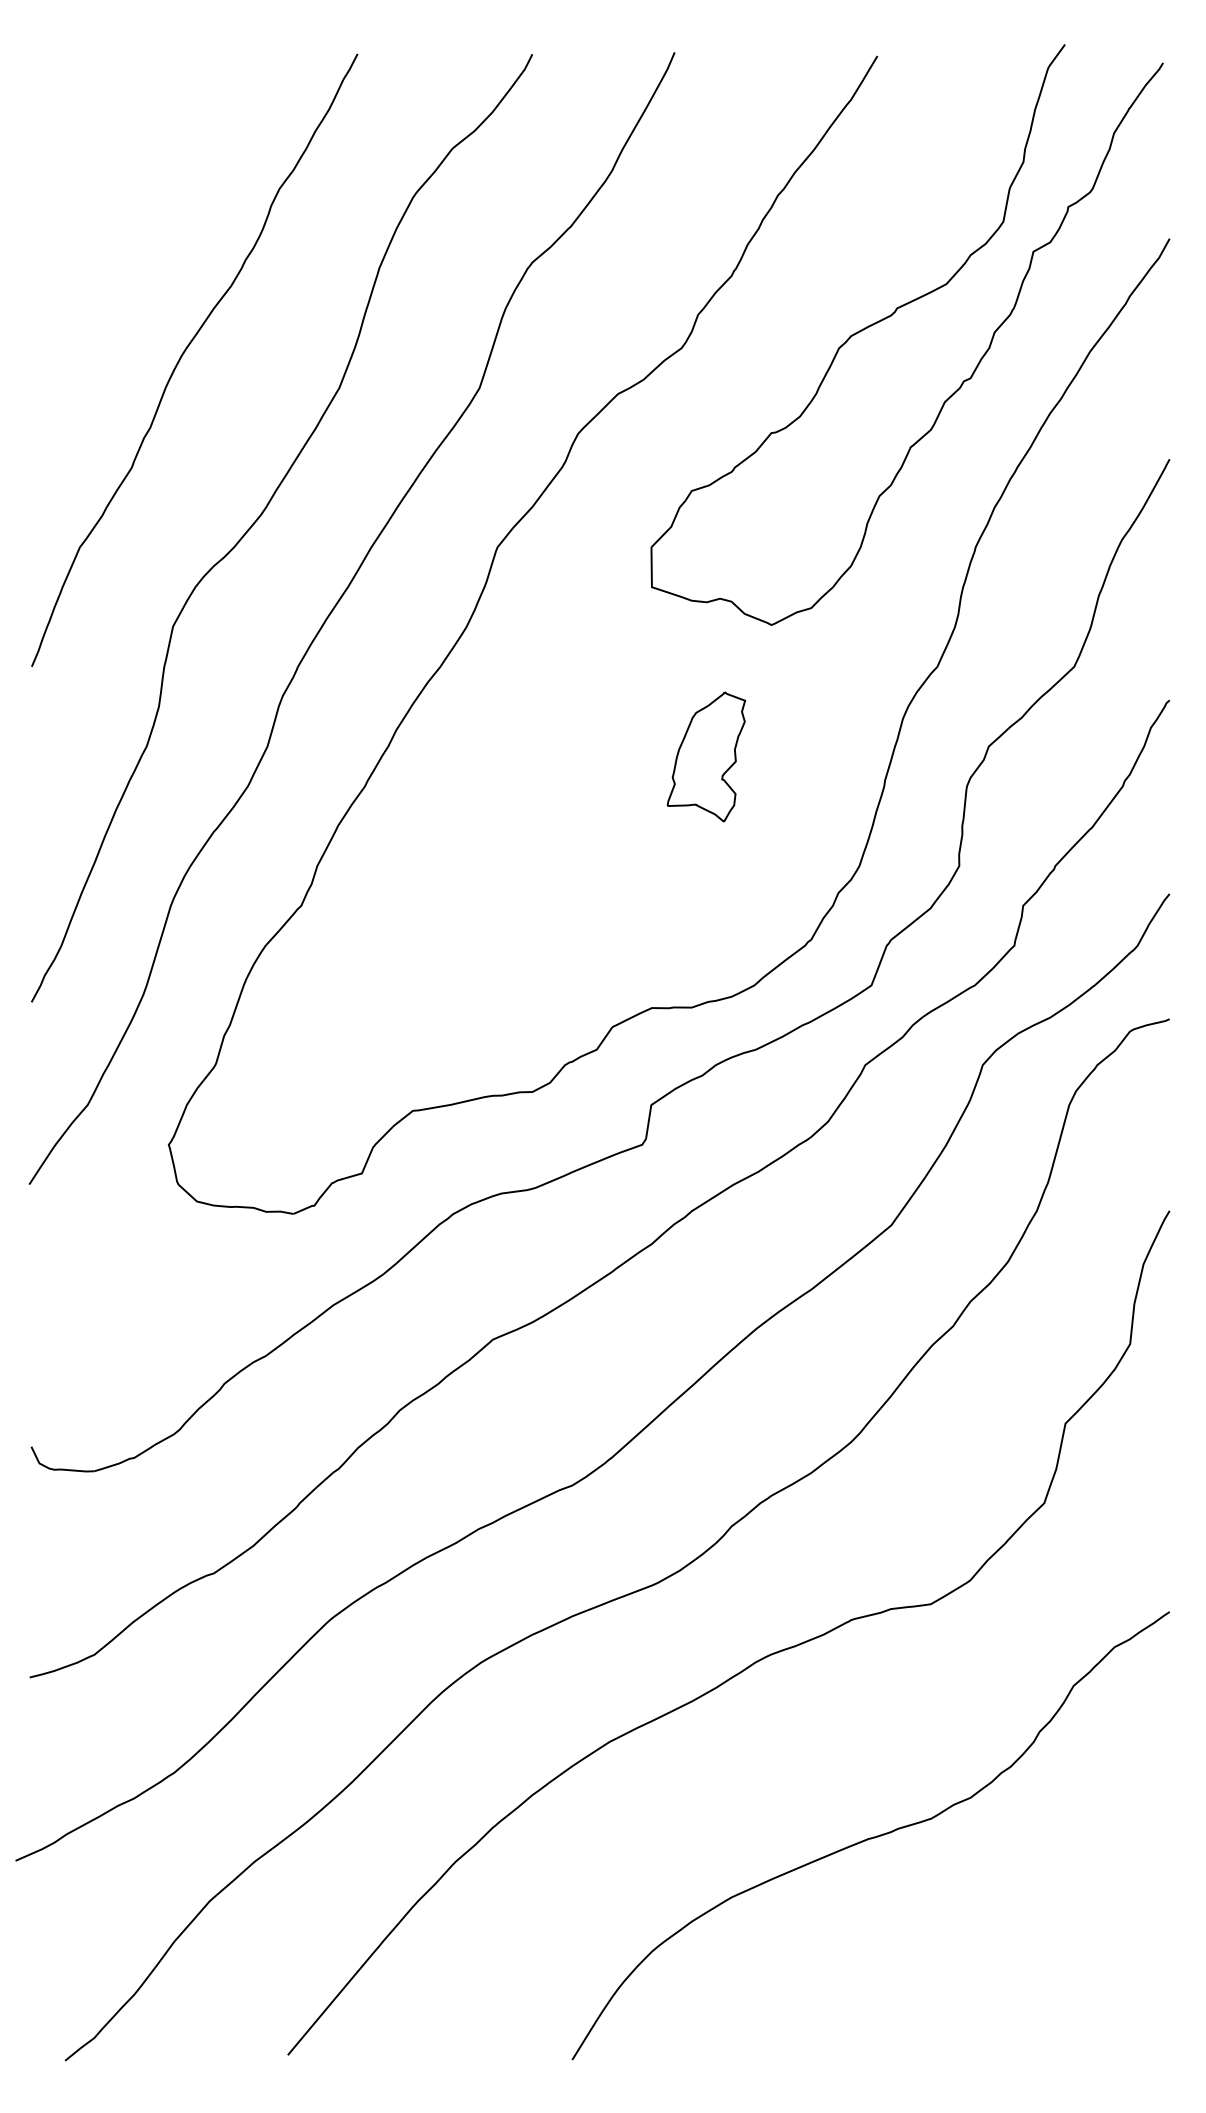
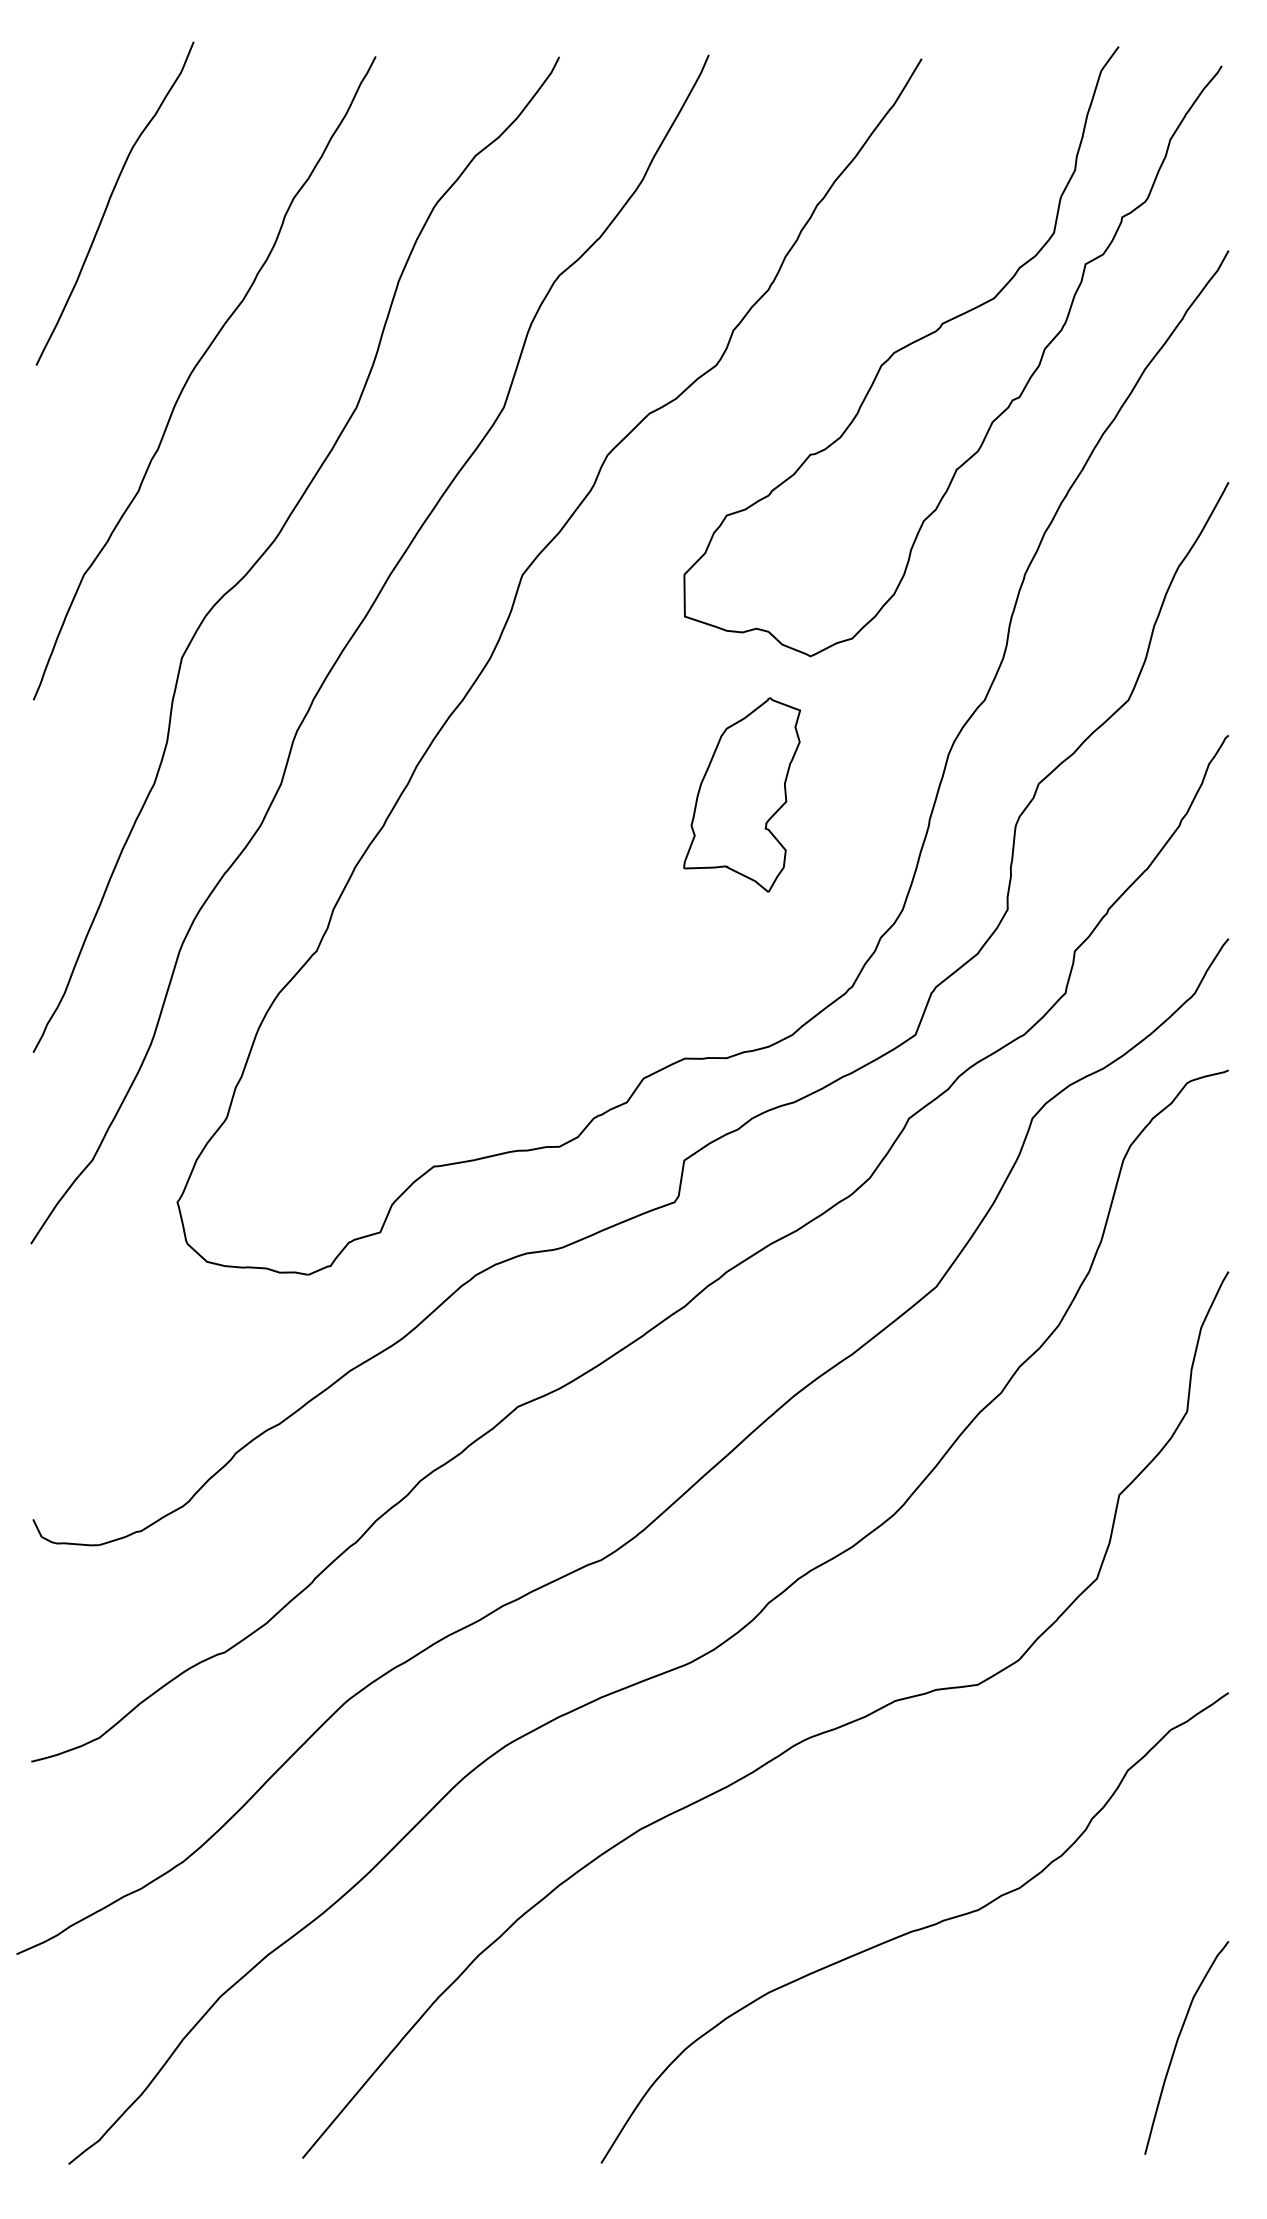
curve: (104, 192) -> (109, 202), added
part: (706, 756) -> (742, 794), size x1.43
curve: (1120, 1948) -> (1177, 2046), added

